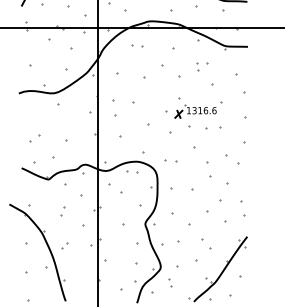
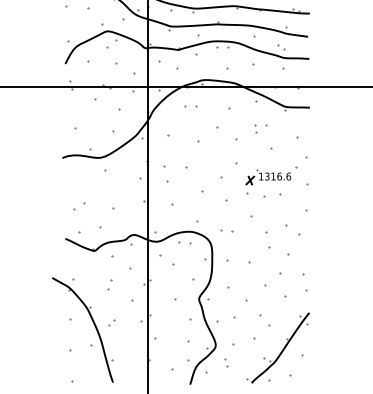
part: (198, 109) -> (271, 175), moved

